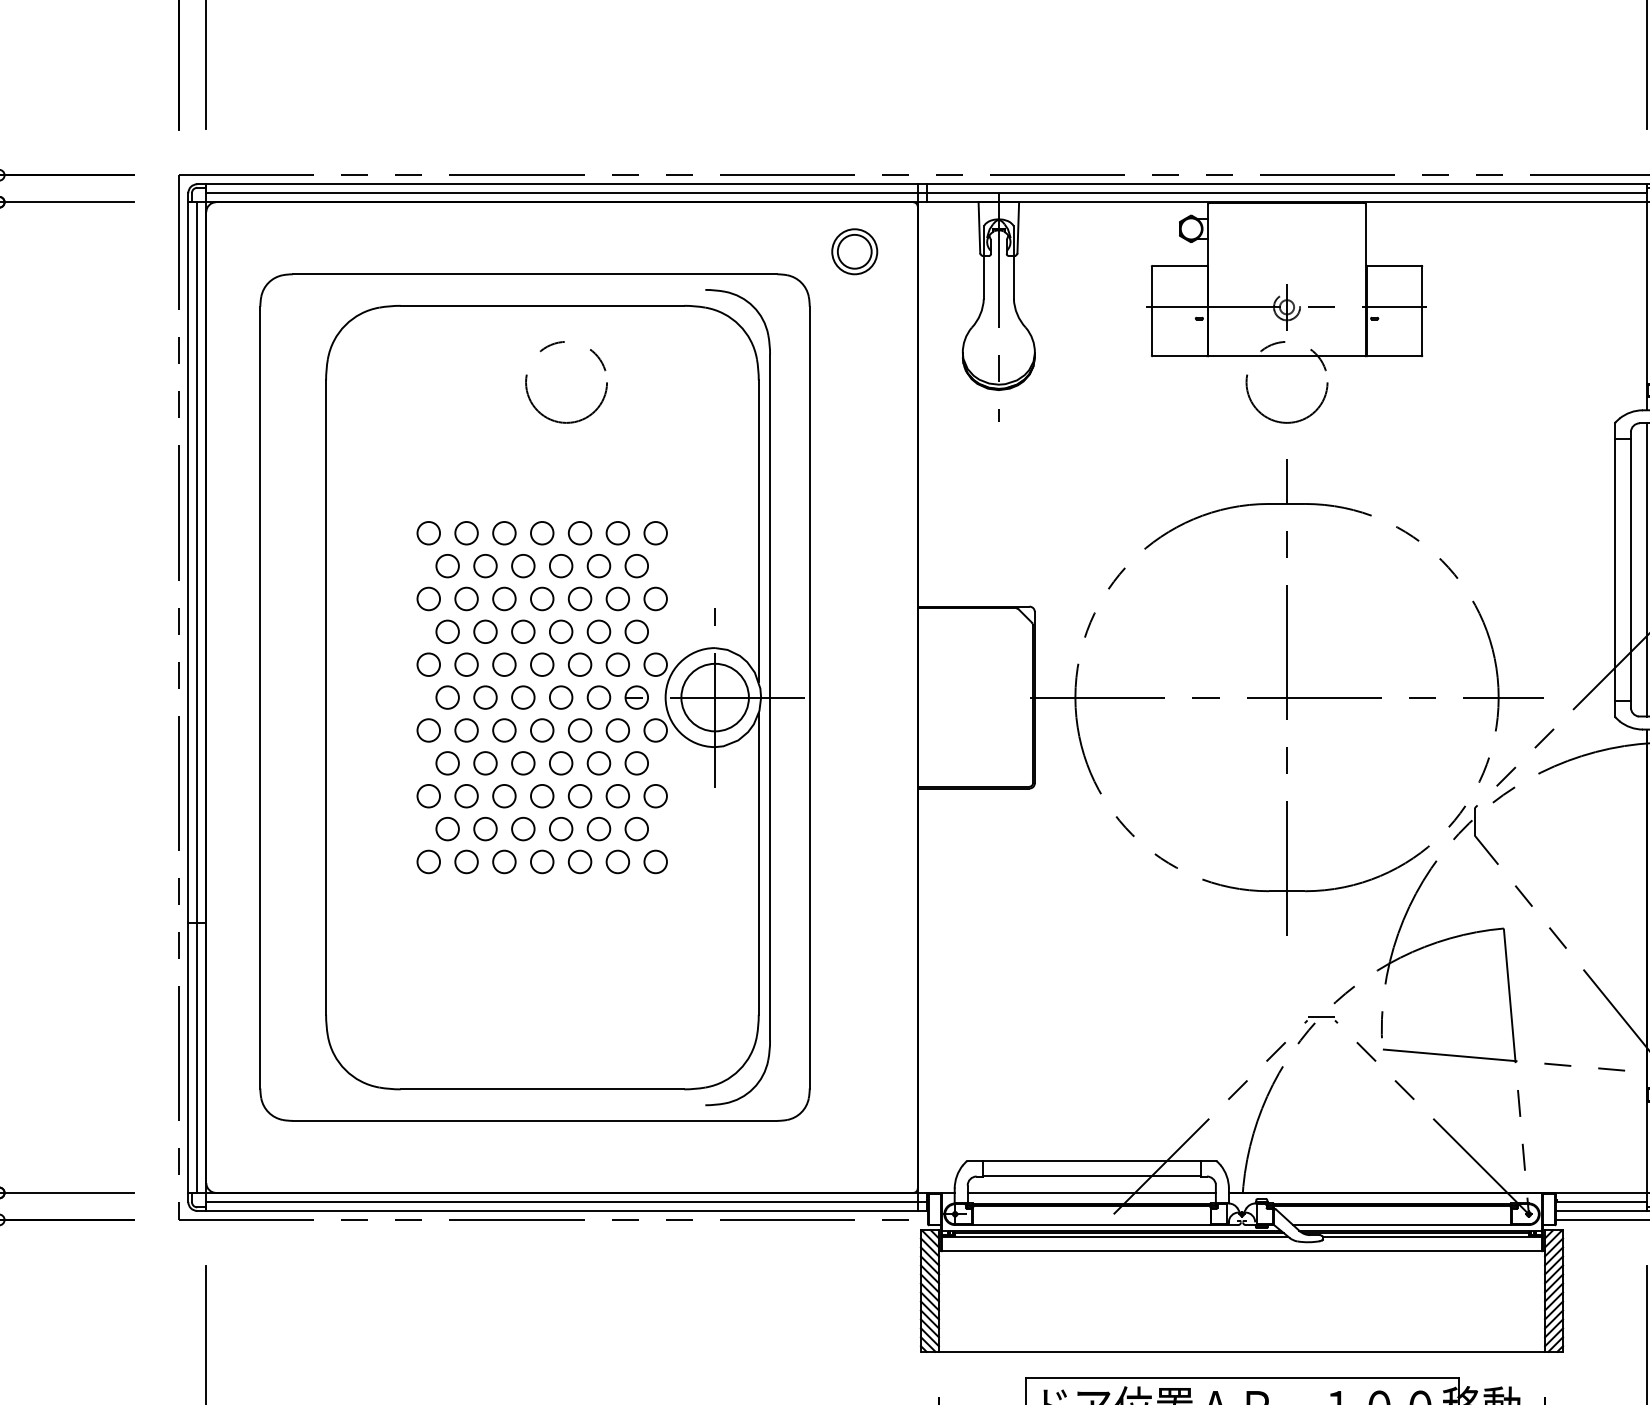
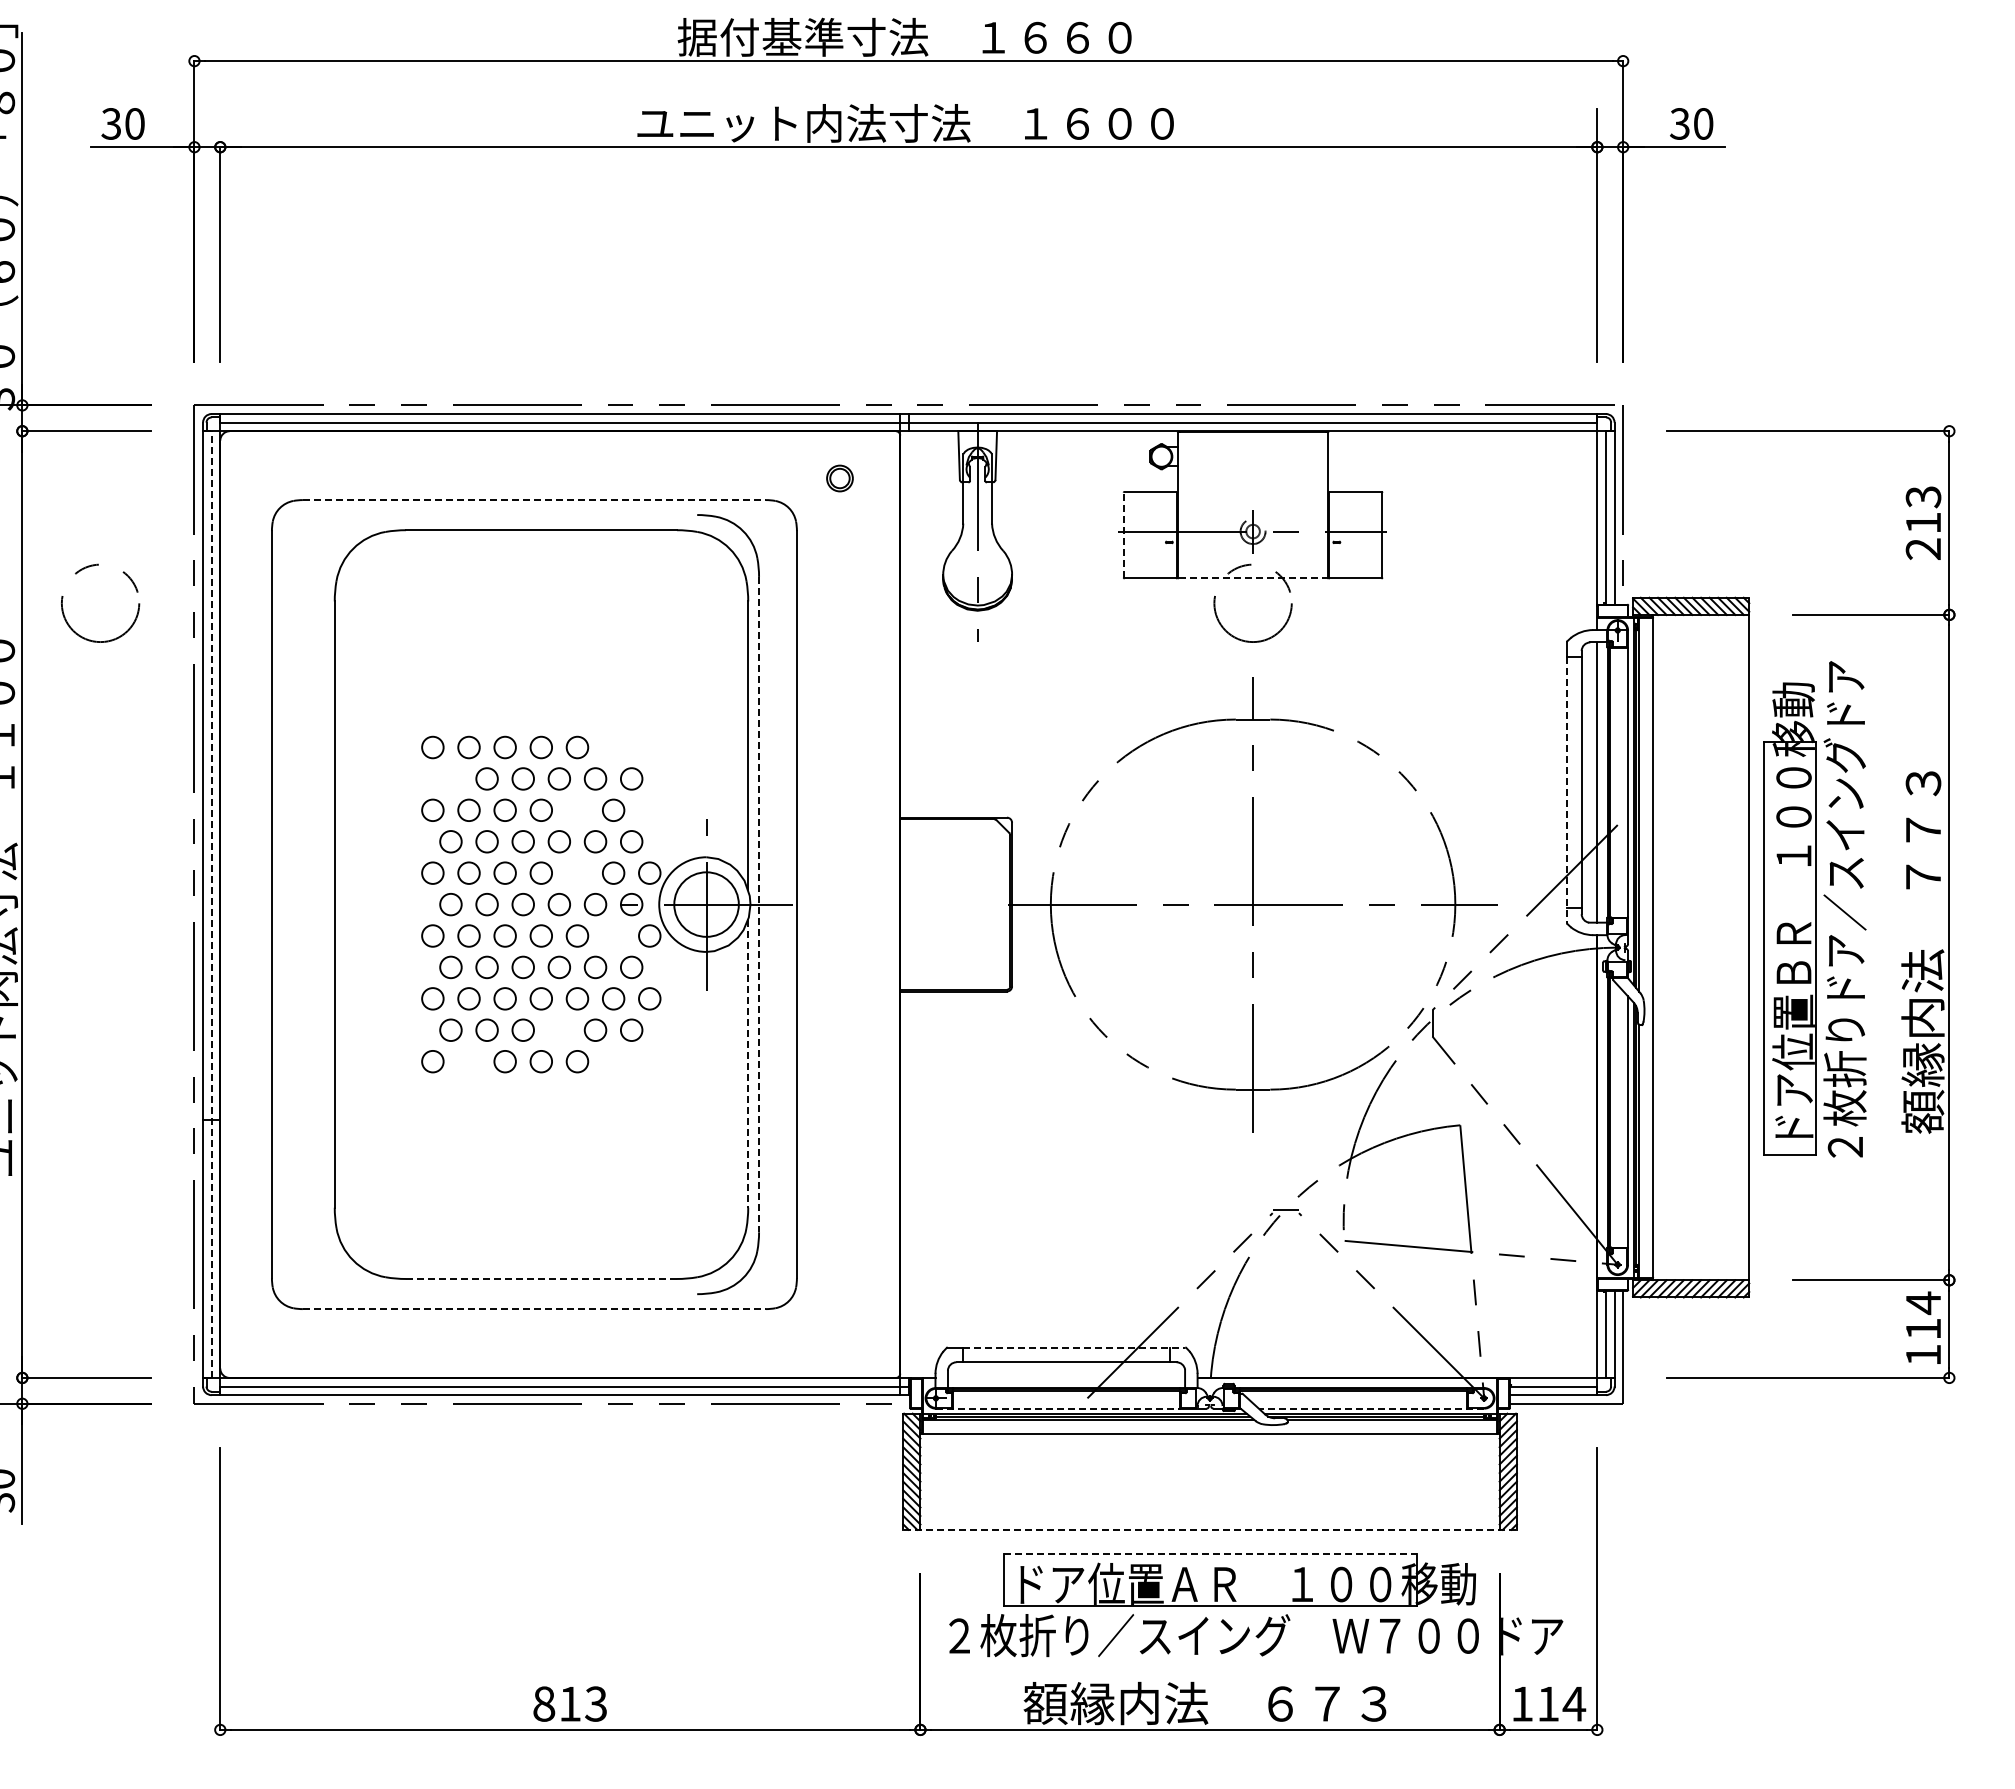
part: (854, 251) -> (839, 478), size x0.6
line: (535, 274) -> (534, 500), solid -> dashed
line: (1151, 310) -> (1123, 534), solid -> dashed
line: (1287, 356) -> (1253, 578), solid -> dashed
circle: (566, 381) -> (100, 602), moved
circle: (617, 533) -> (613, 747), removed
circle: (655, 533) -> (649, 747), removed
circle: (447, 565) -> (450, 778), removed
line: (1614, 578) -> (1566, 790), solid -> dashed
circle: (580, 598) -> (577, 809), removed
circle: (655, 598) -> (649, 809), removed
circle: (580, 664) -> (577, 872), removed
line: (197, 697) -> (211, 904), solid -> dashed
line: (770, 697) -> (759, 904), solid -> dashed
circle: (617, 729) -> (613, 935), removed
circle: (560, 828) -> (558, 1029), removed
circle: (466, 861) -> (468, 1061), removed
circle: (617, 861) -> (613, 1061), removed
circle: (655, 861) -> (649, 1061), removed
line: (759, 864) -> (748, 1064), solid -> dashed
line: (543, 1088) -> (542, 1278), solid -> dashed
line: (535, 1121) -> (534, 1309), solid -> dashed
line: (1100, 1161) -> (1074, 1347), solid -> dashed
line: (1091, 1192) -> (1066, 1377), removed
line: (1083, 1224) -> (1058, 1408), solid -> dashed
line: (1410, 1224) -> (1371, 1408), solid -> dashed
line: (1242, 1351) -> (1210, 1529), solid -> dashed
line: (1242, 1377) -> (1210, 1554), solid -> dashed

